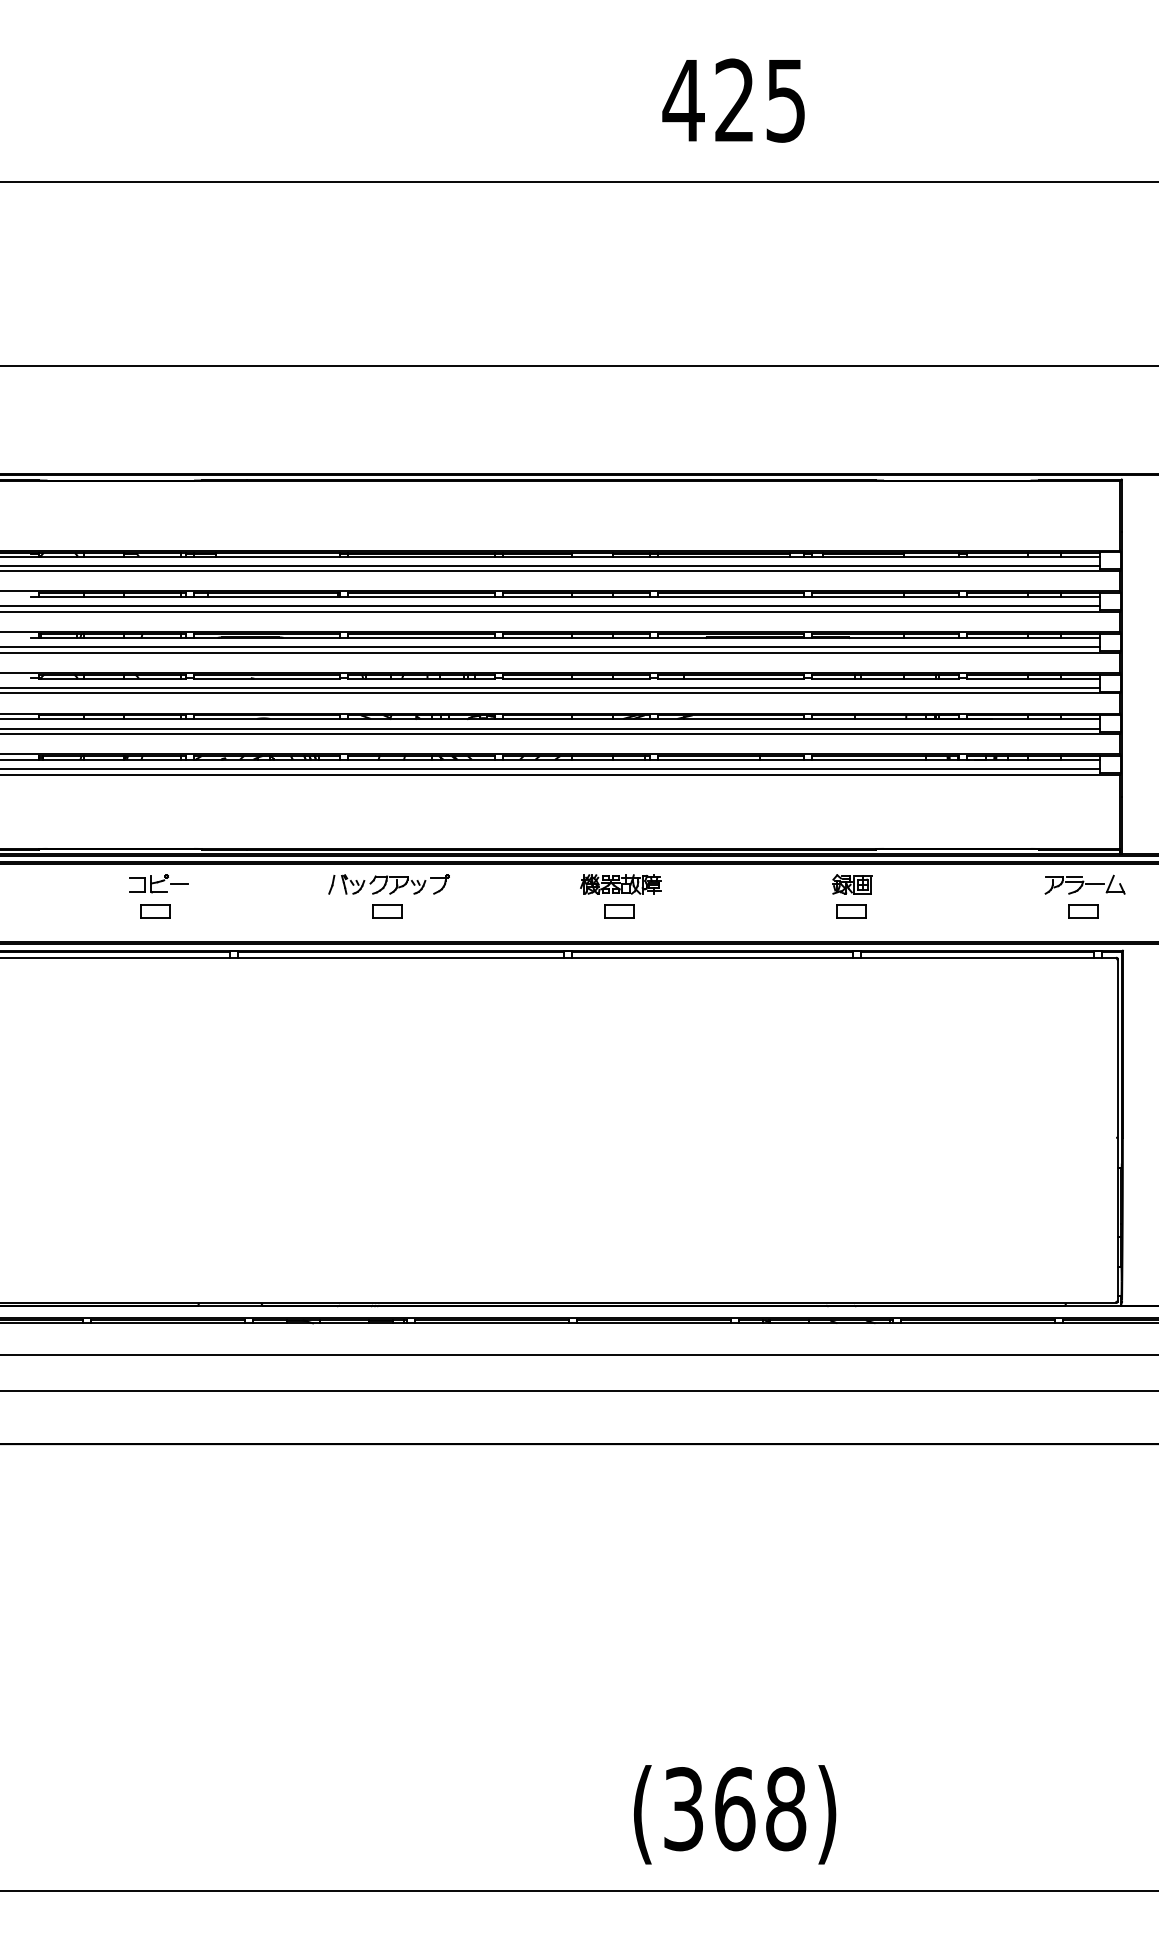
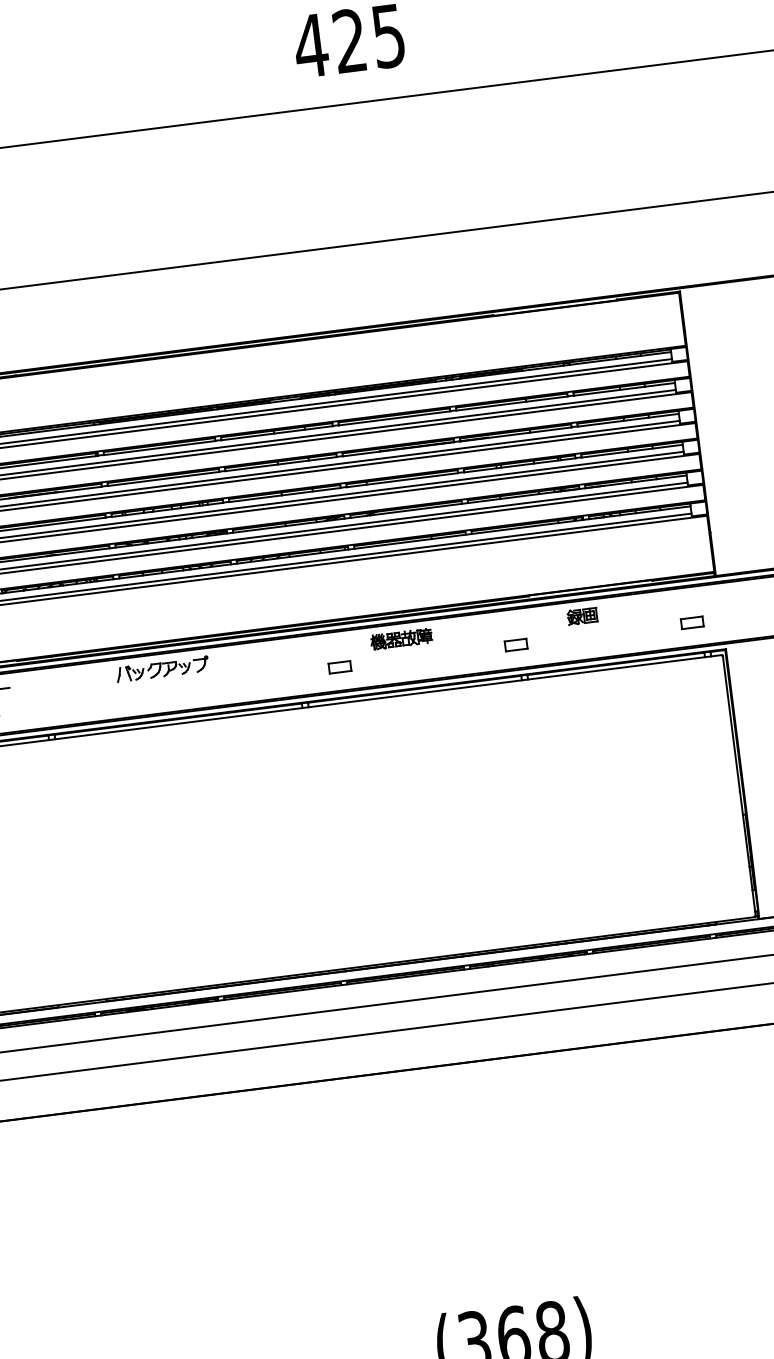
part: (620, 884) -> (401, 639), moved
part: (852, 884) -> (582, 616), moved
part: (1084, 884) -> (690, 602), removed
part: (387, 911) -> (163, 689), removed

